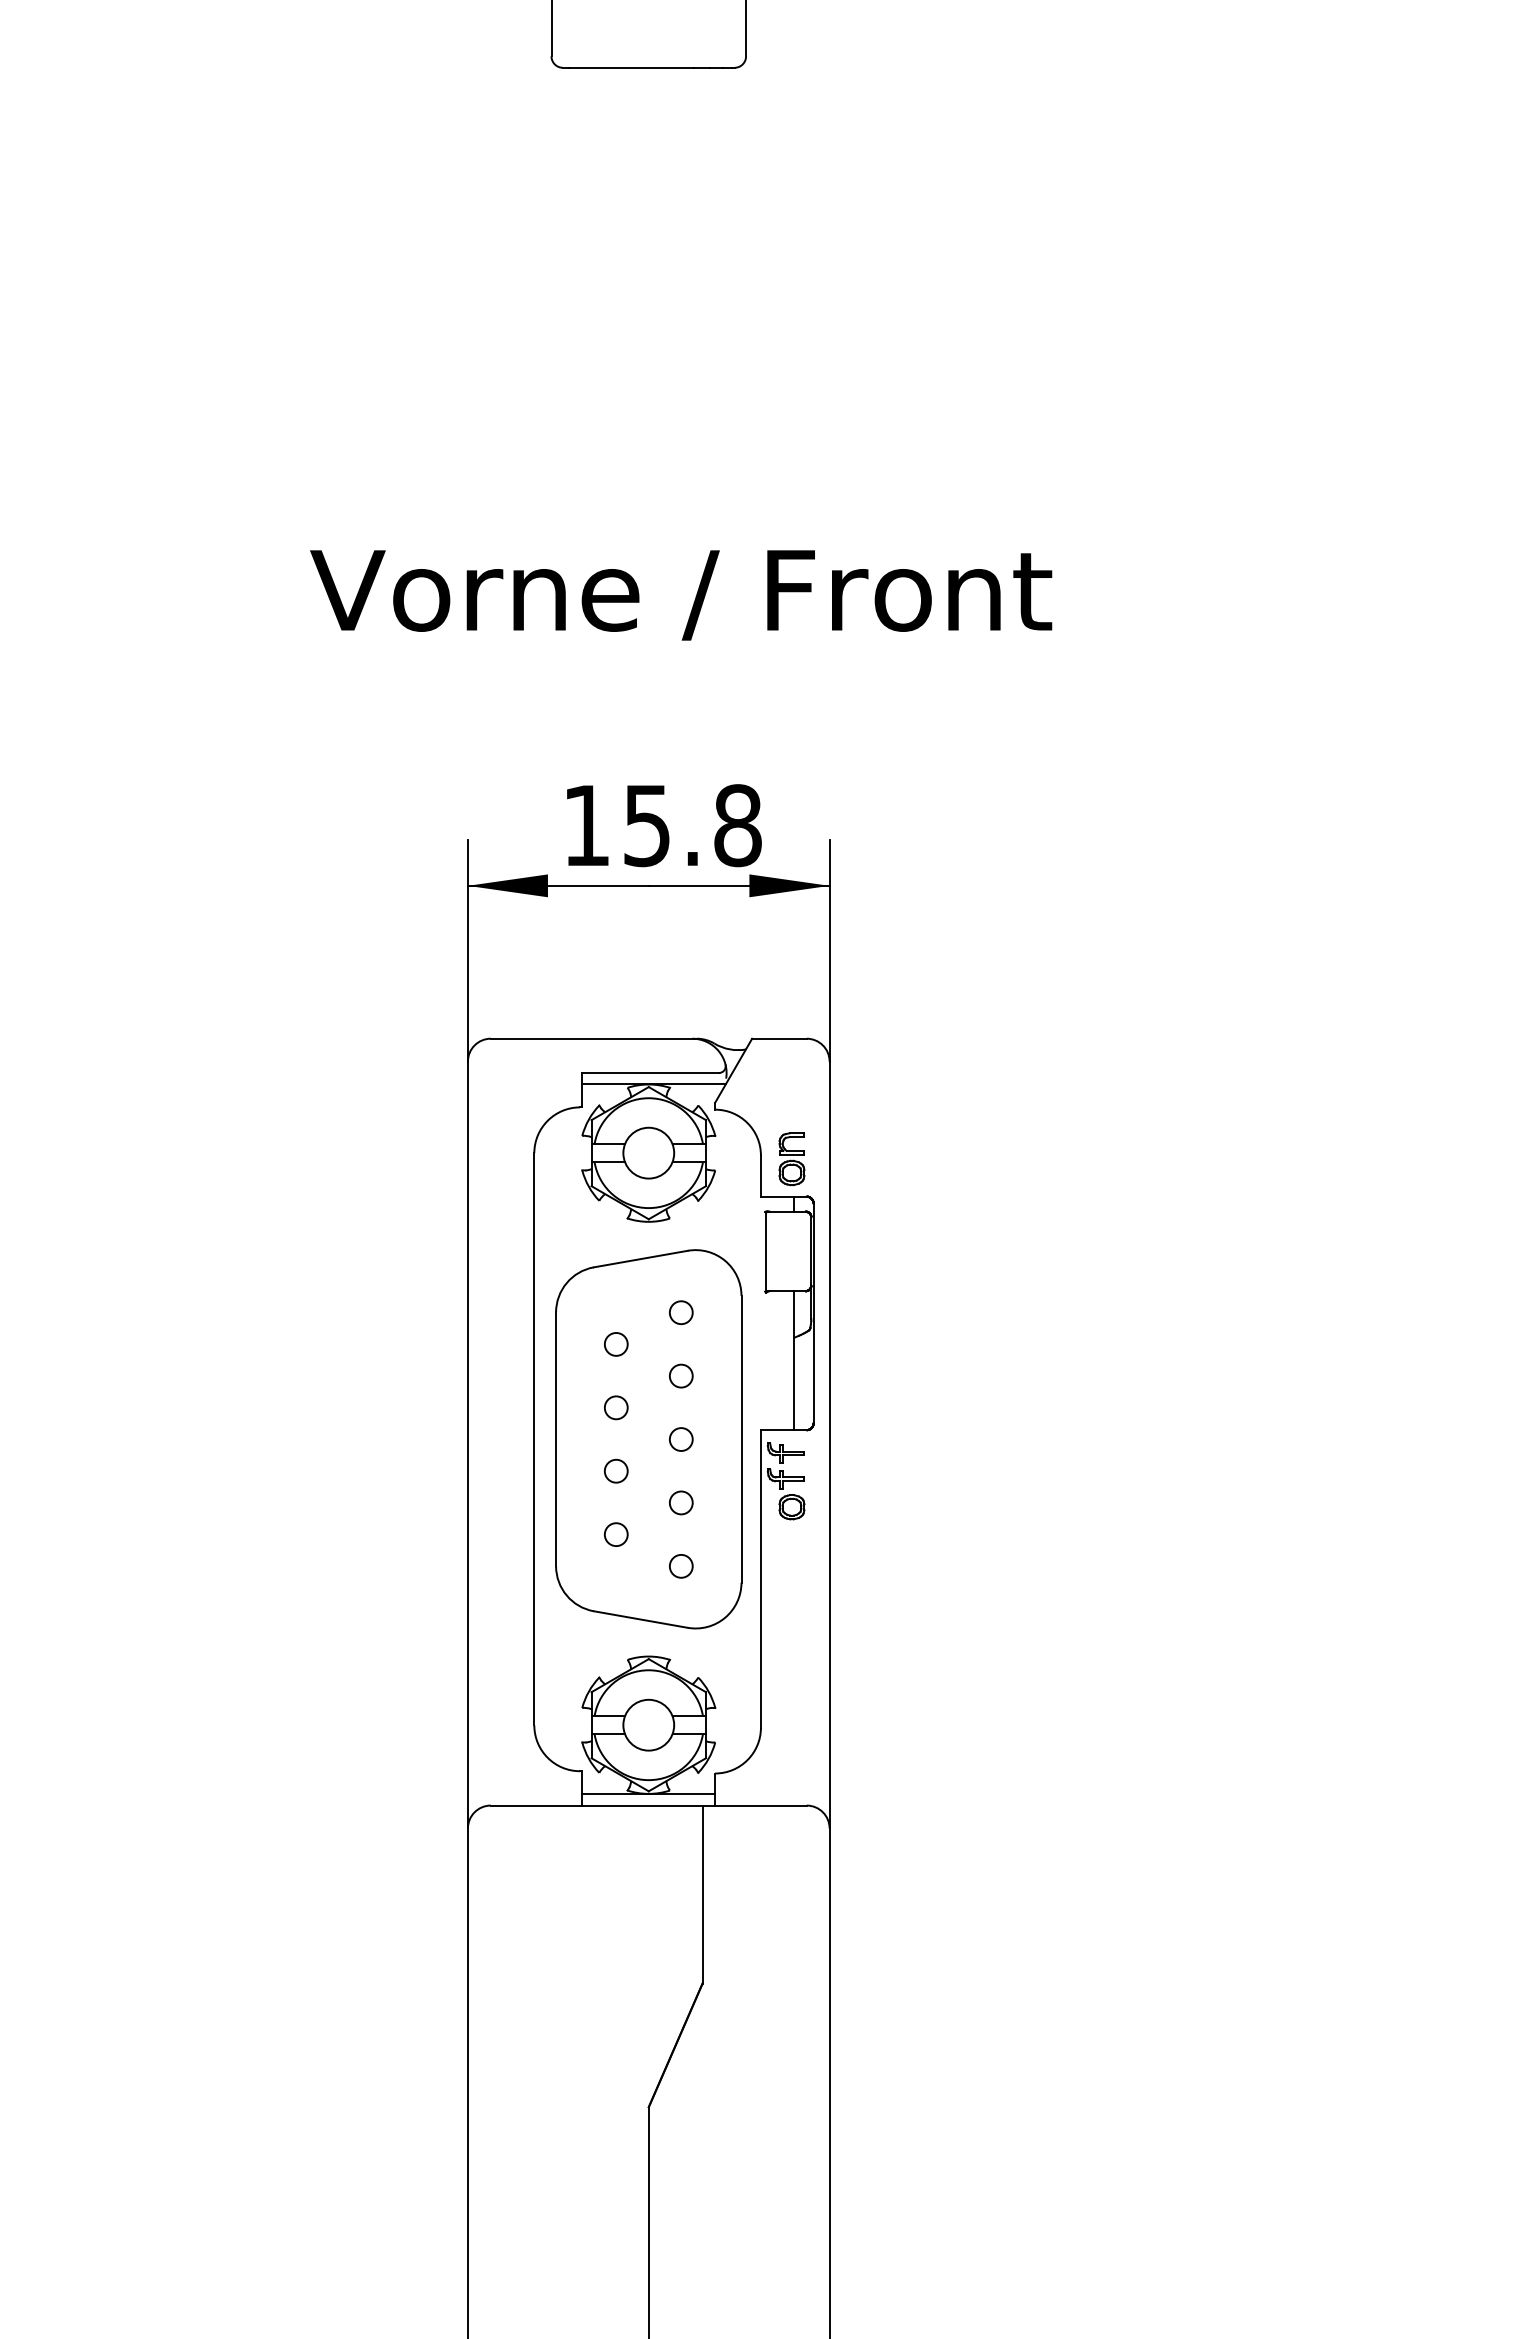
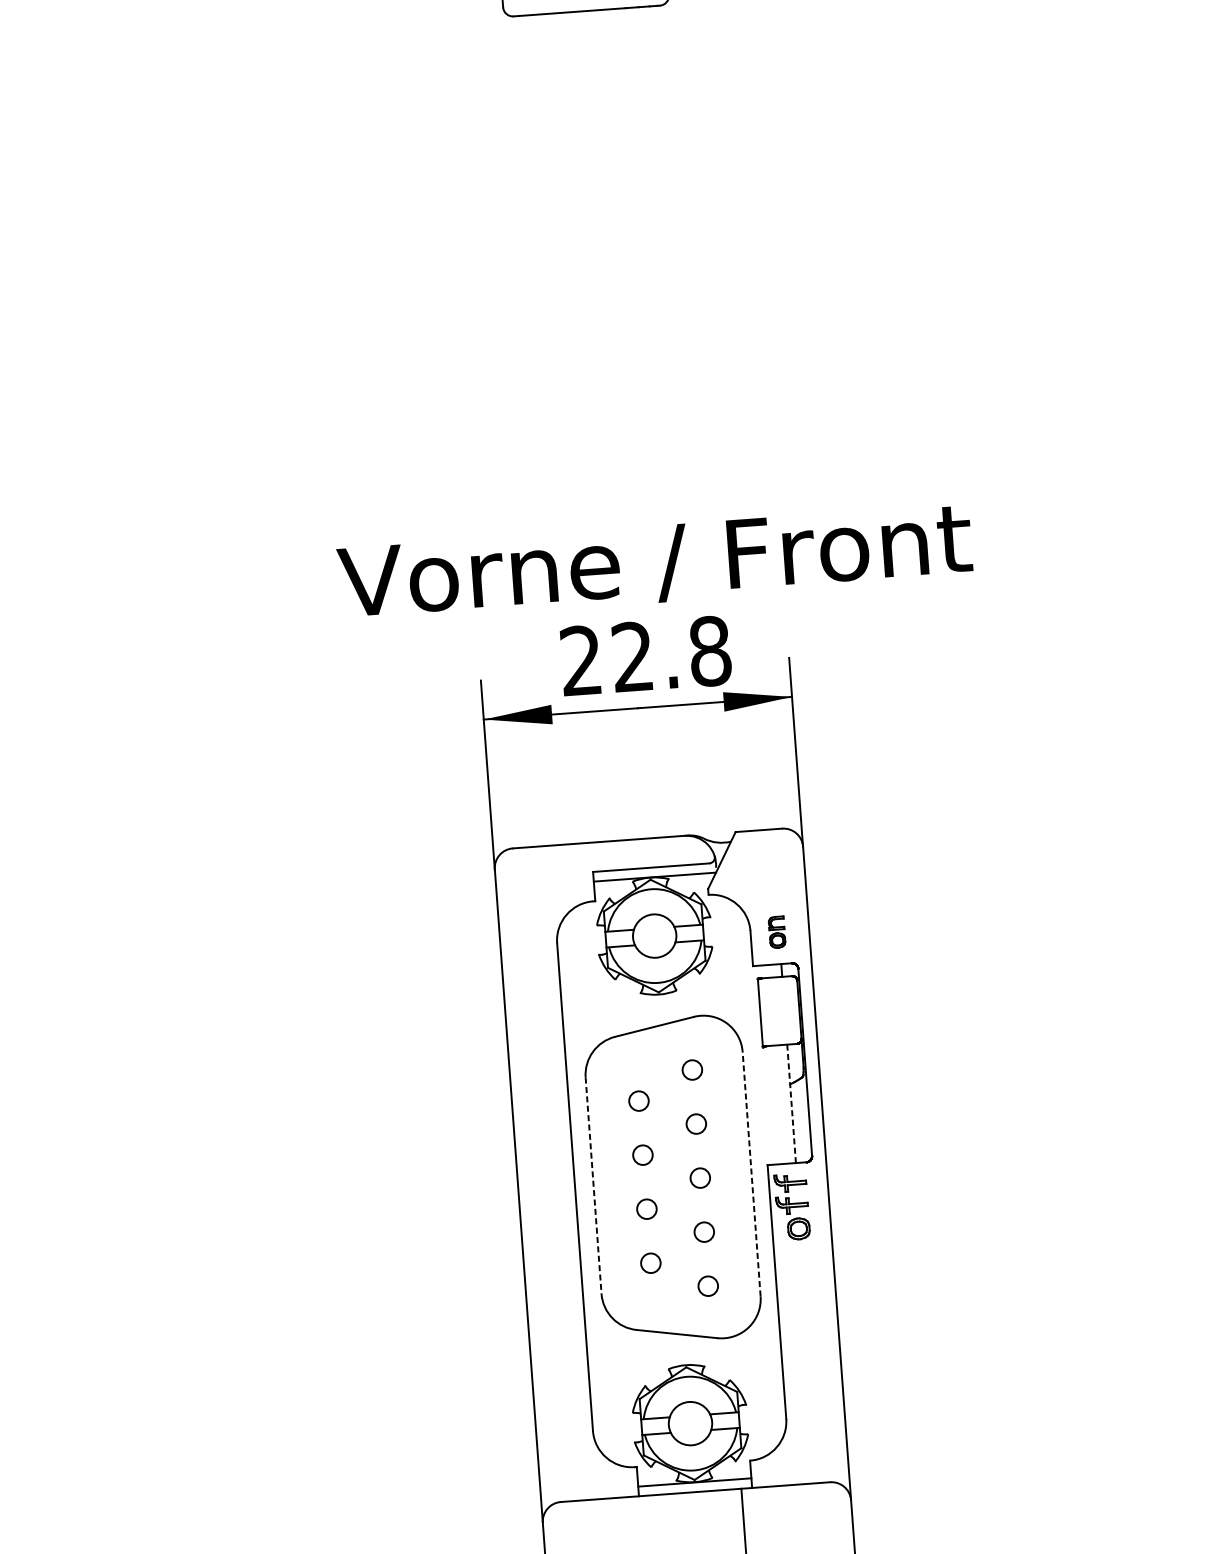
text: (681, 595) -> (655, 564), moved
text: (616, 825) -> (606, 658), 15.8 -> 22.8
part: (791, 1159) -> (776, 932), size x0.7
line: (794, 1361) -> (791, 1104), solid -> dashed
line: (741, 1438) -> (751, 1173), solid -> dashed
line: (556, 1439) -> (593, 1185), solid -> dashed

